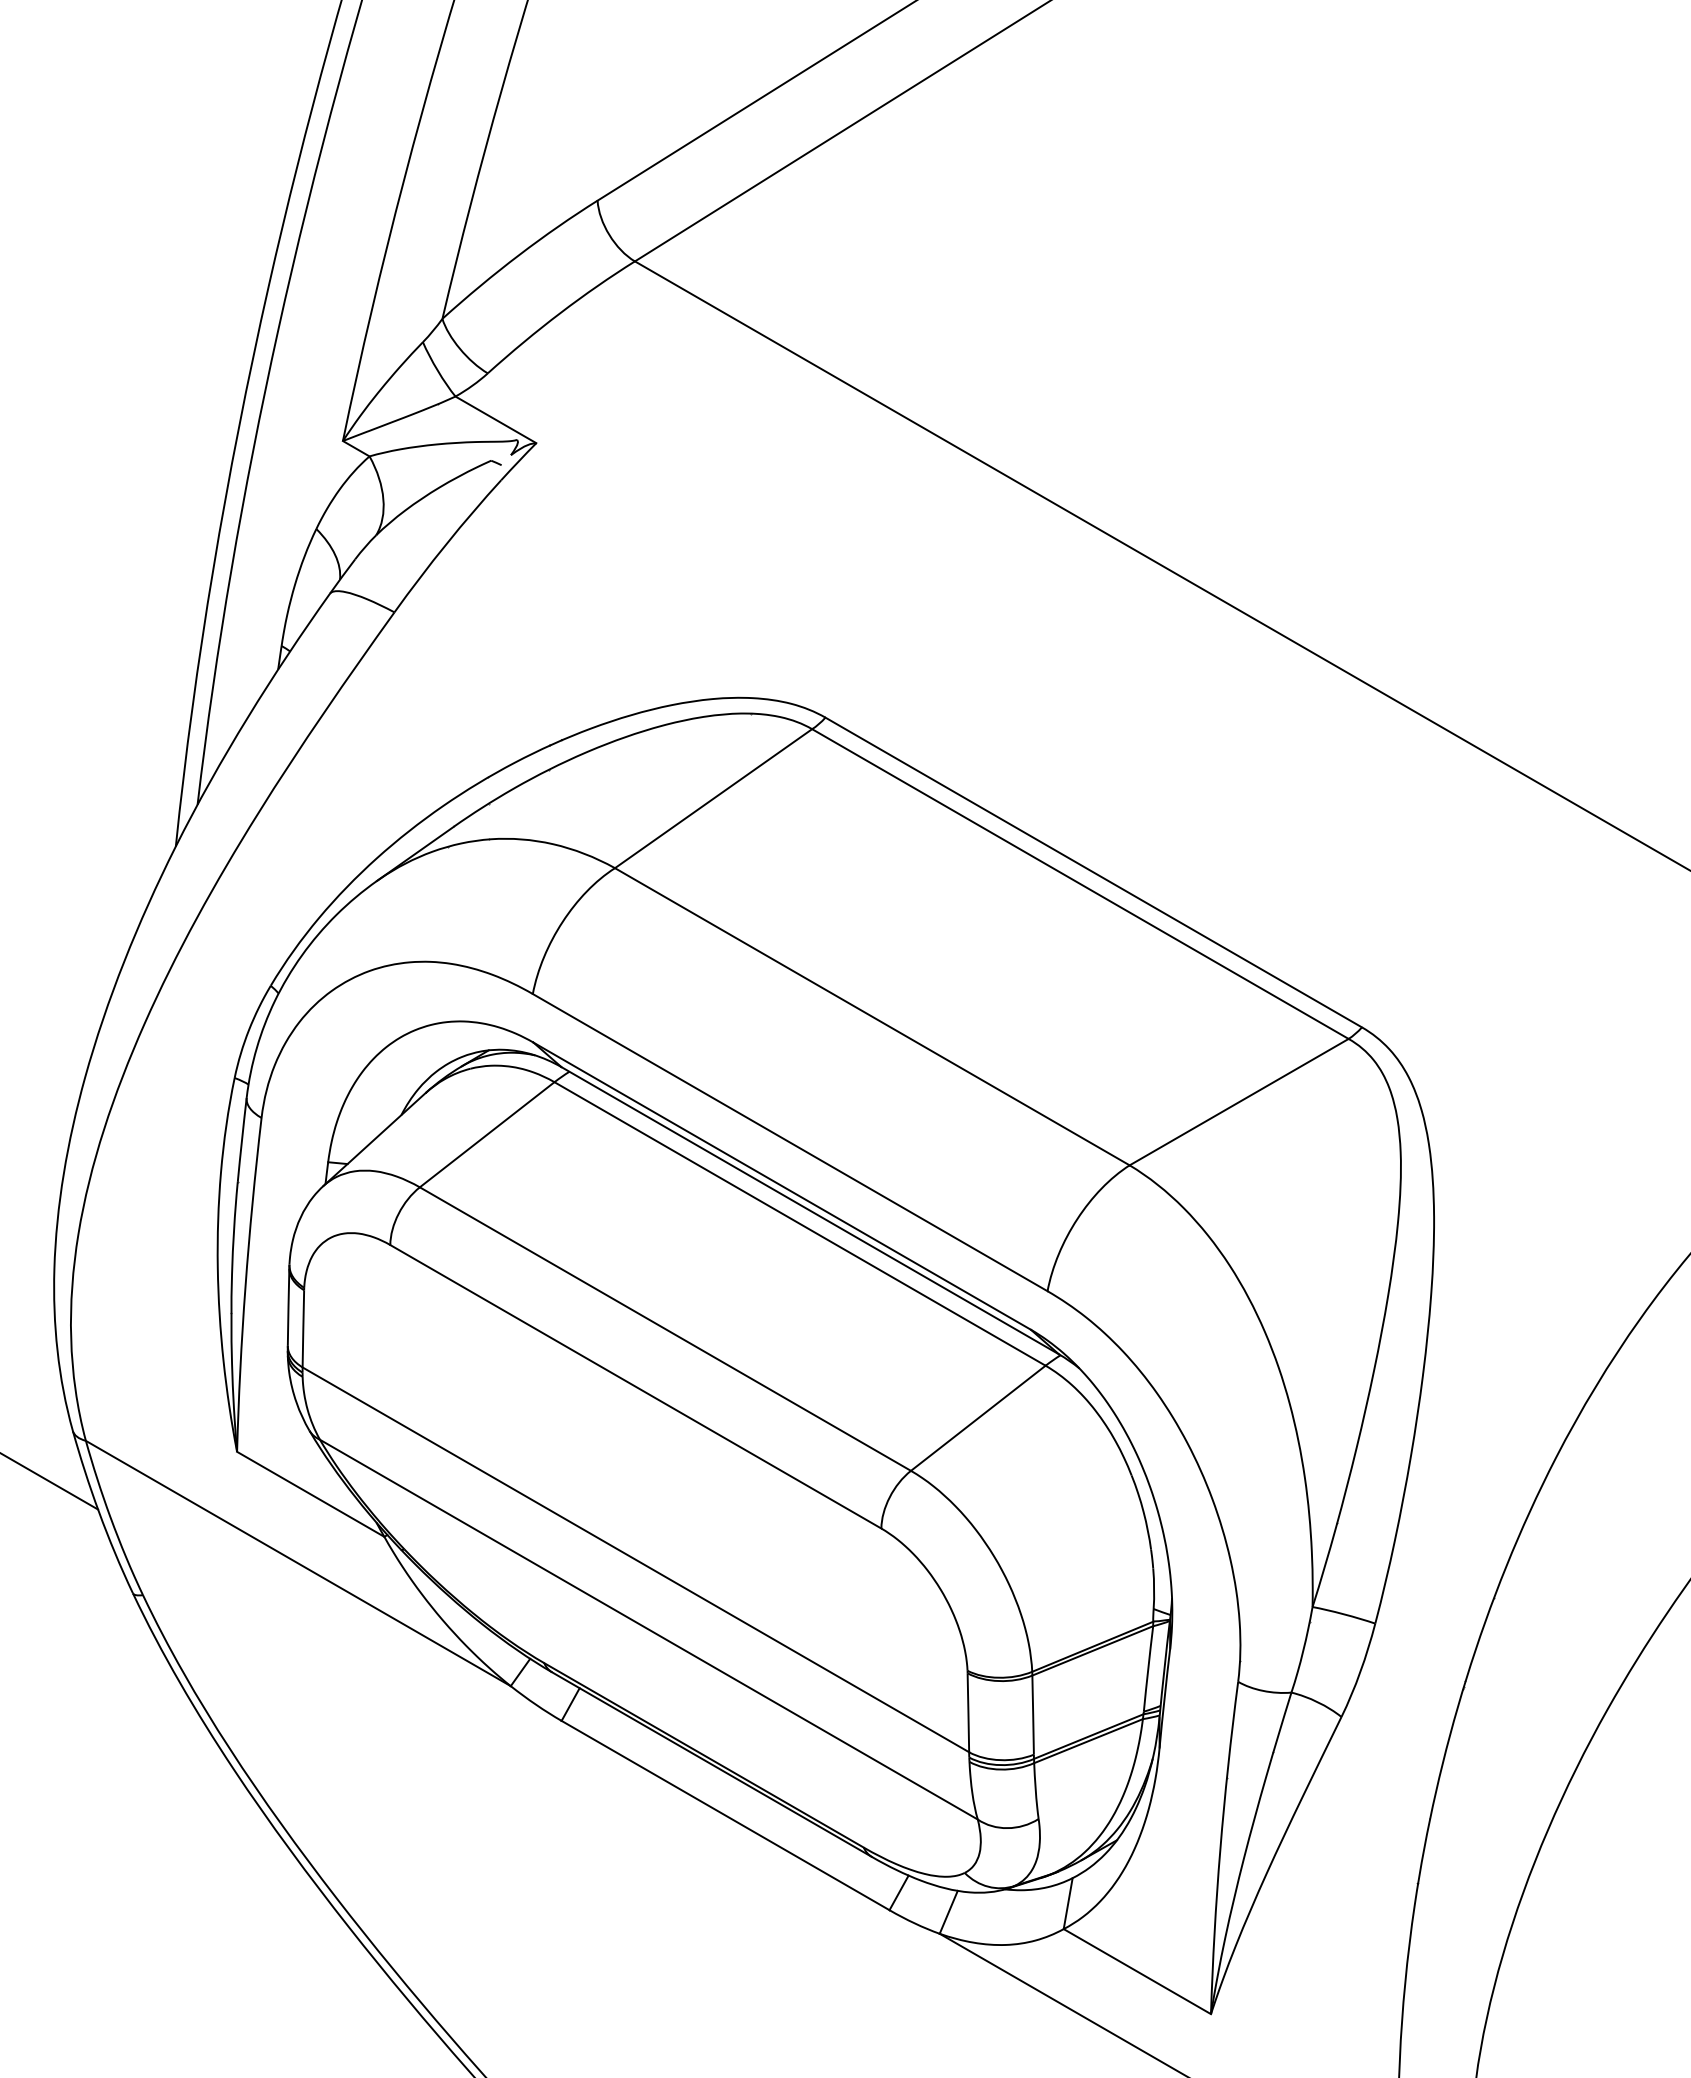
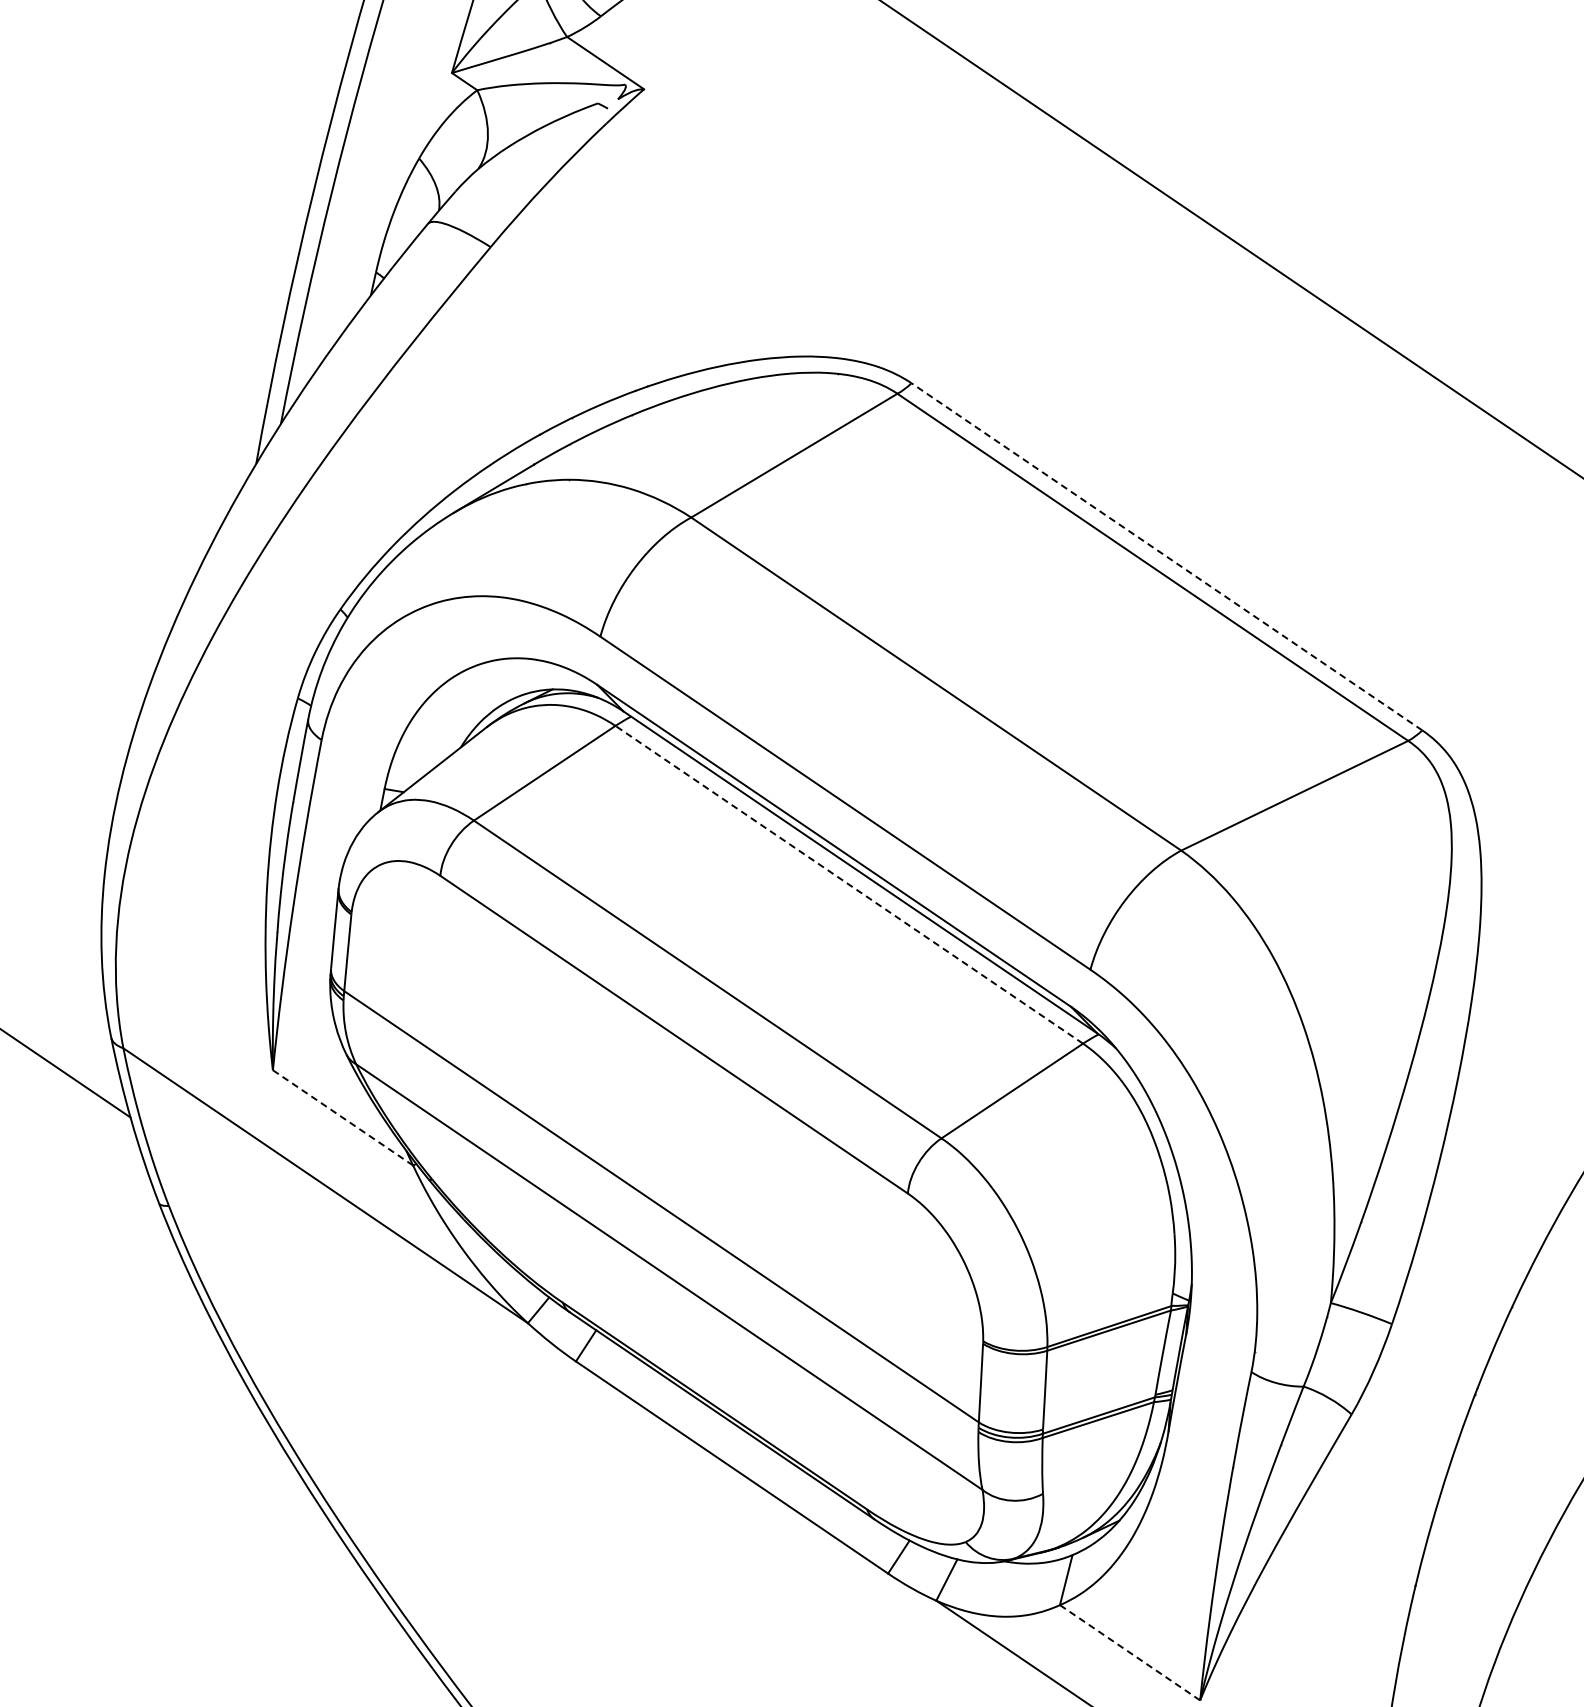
line: (1093, 872) -> (1166, 556), solid -> dashed
line: (800, 1223) -> (849, 884), solid -> dashed
line: (310, 1494) -> (342, 1118), solid -> dashed
line: (1136, 1971) -> (1129, 1652), solid -> dashed

